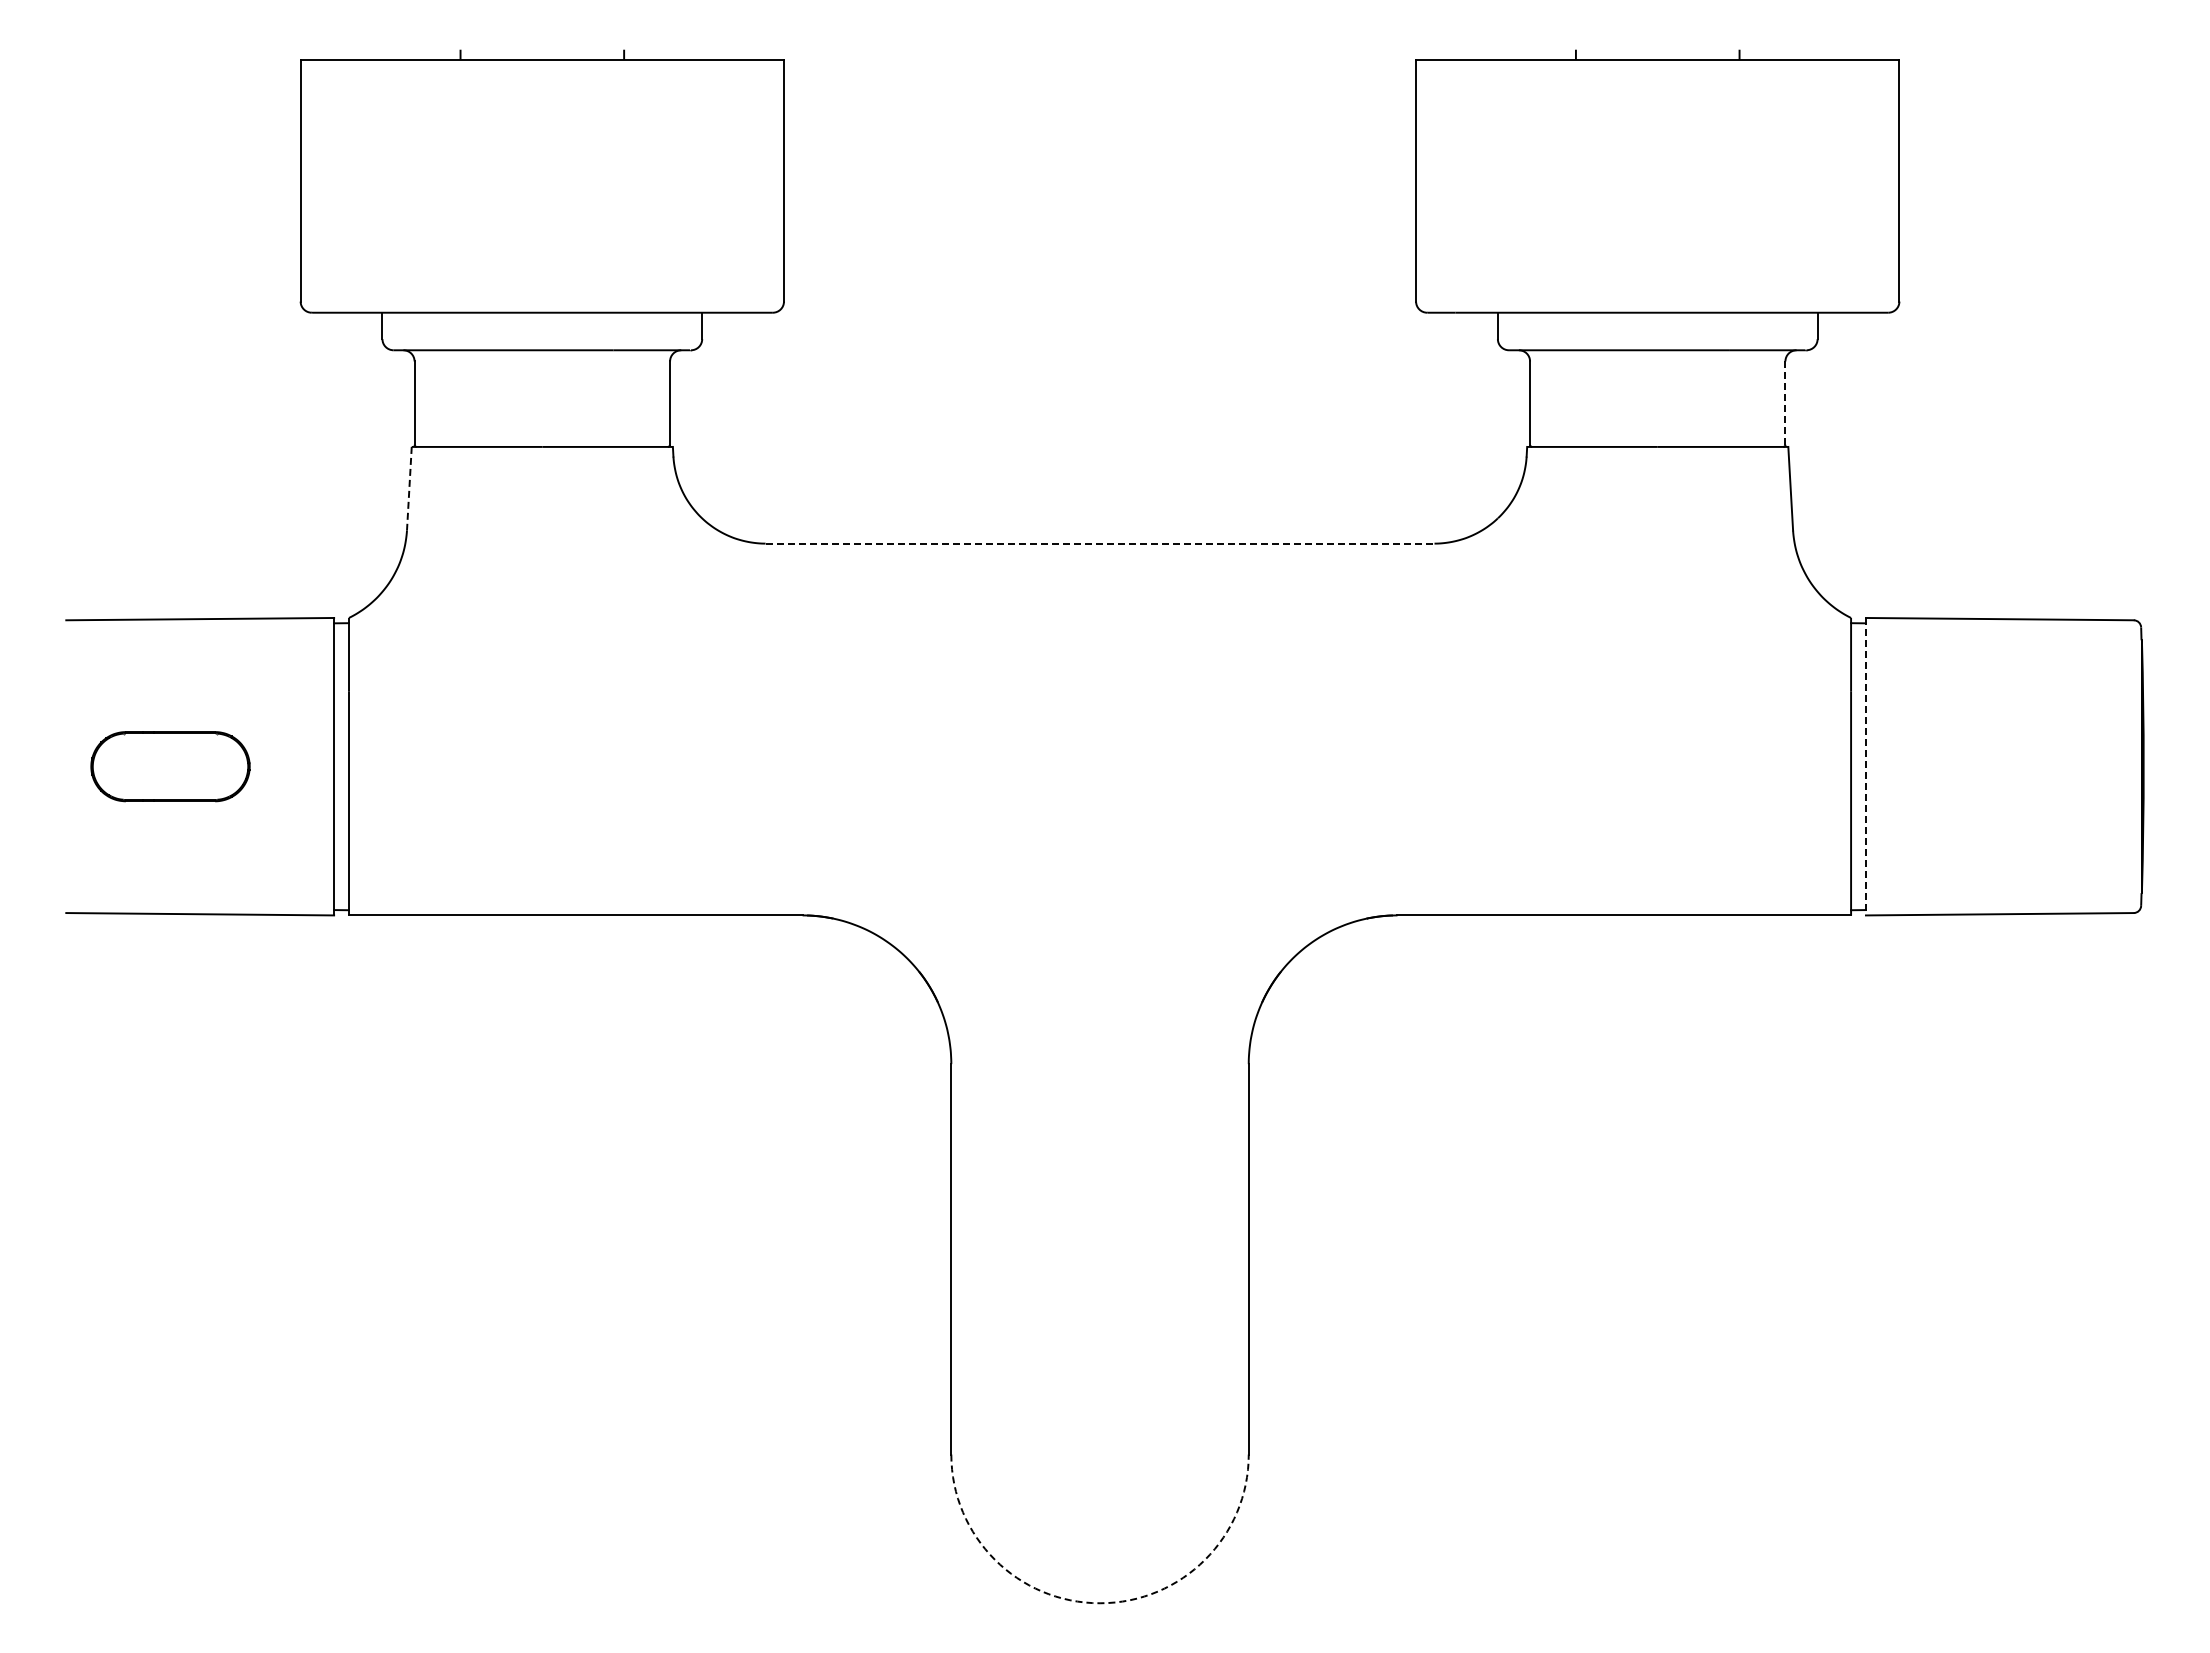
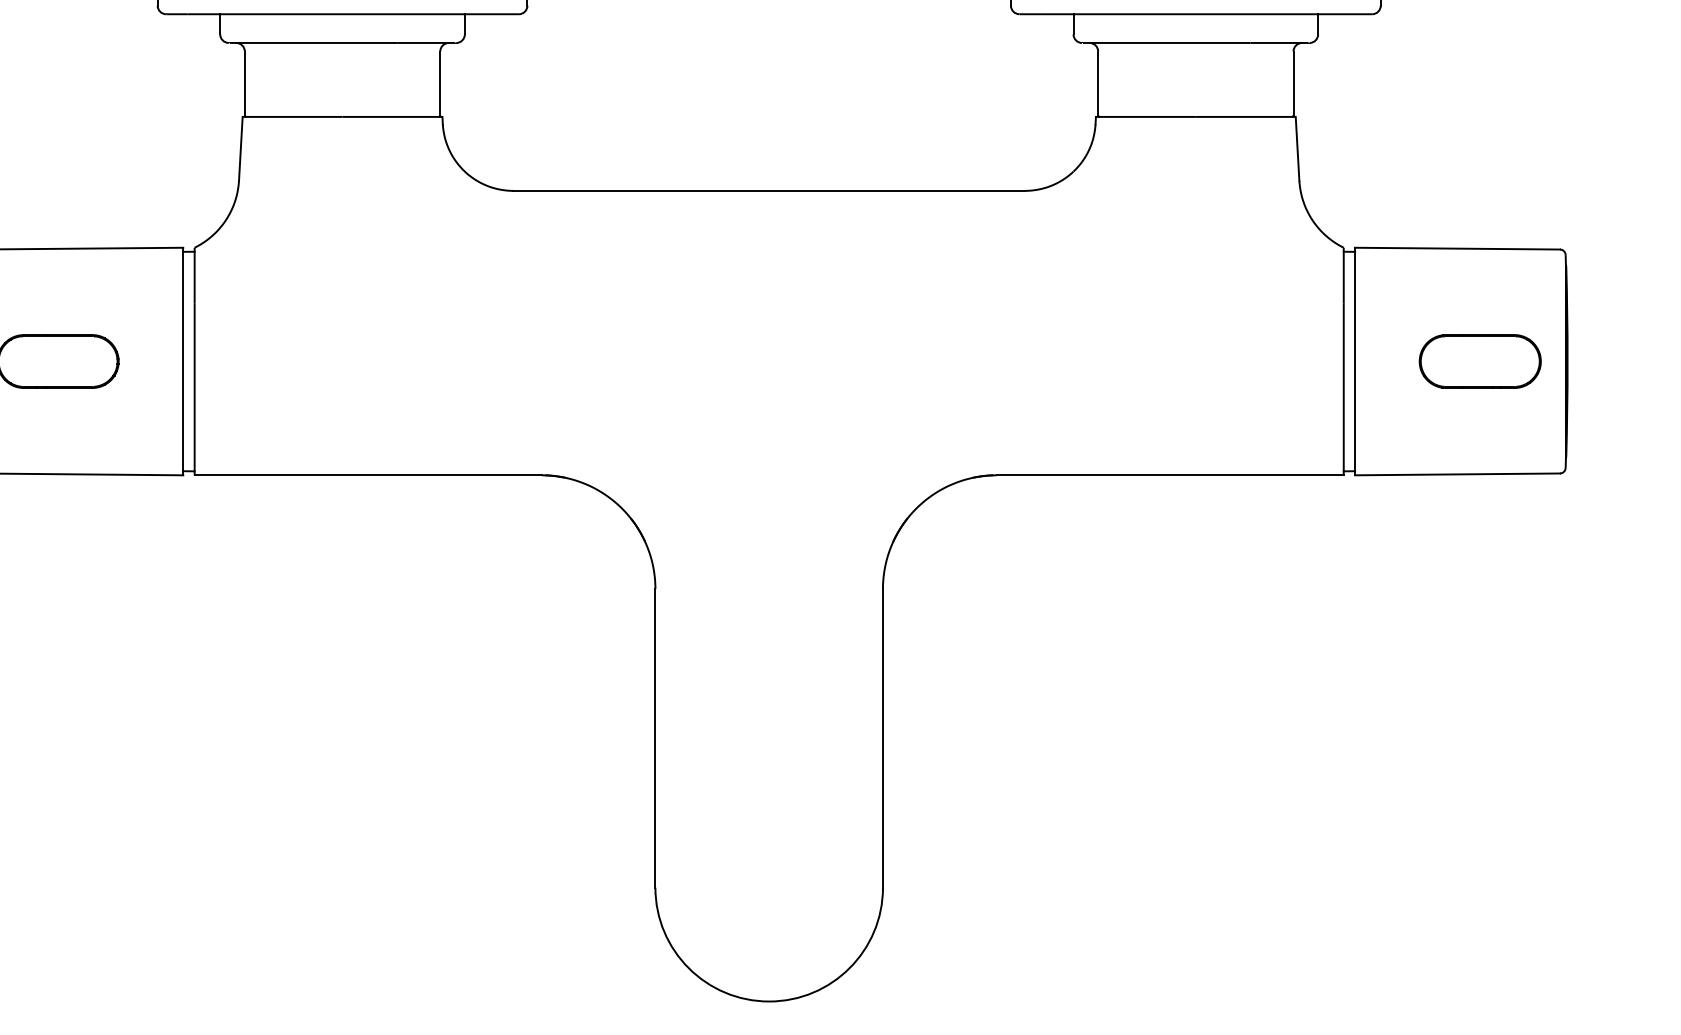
line: (1785, 403) -> (1293, 83), dashed -> solid
line: (409, 488) -> (240, 148), dashed -> solid
line: (1100, 543) -> (769, 190), dashed -> solid
line: (1865, 766) -> (1354, 361), dashed -> solid
part: (2029, 766) -> (1480, 361), added
arc: (1100, 1603) -> (769, 1001), dashed -> solid

